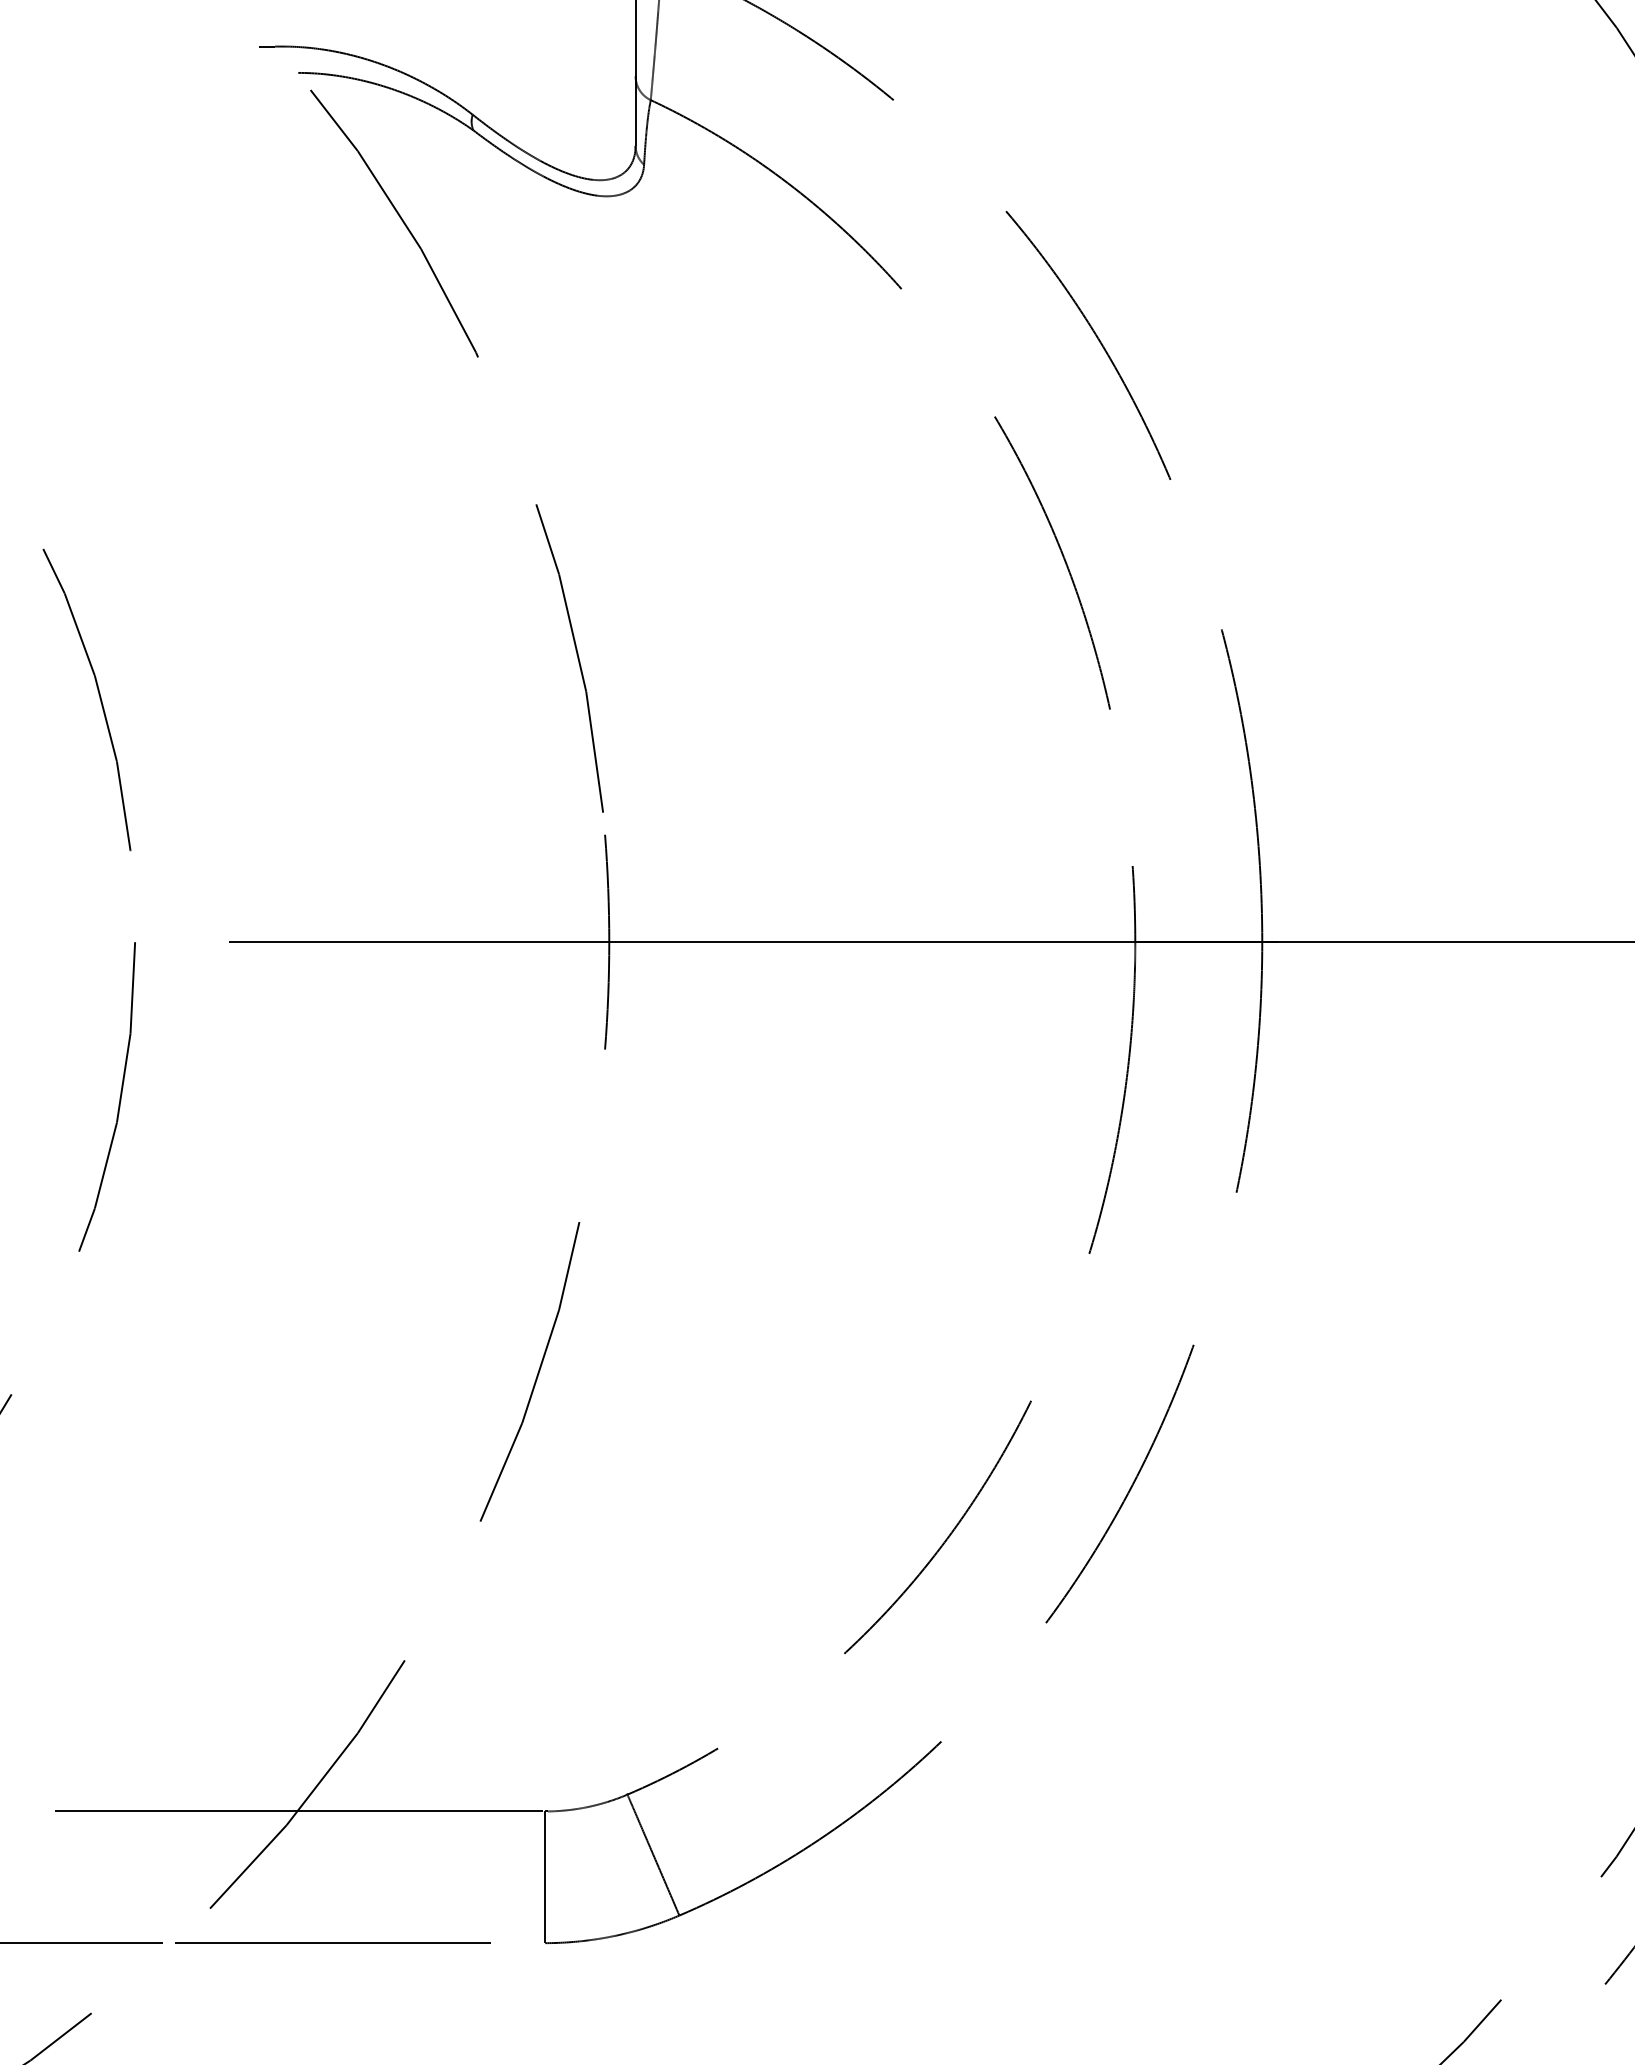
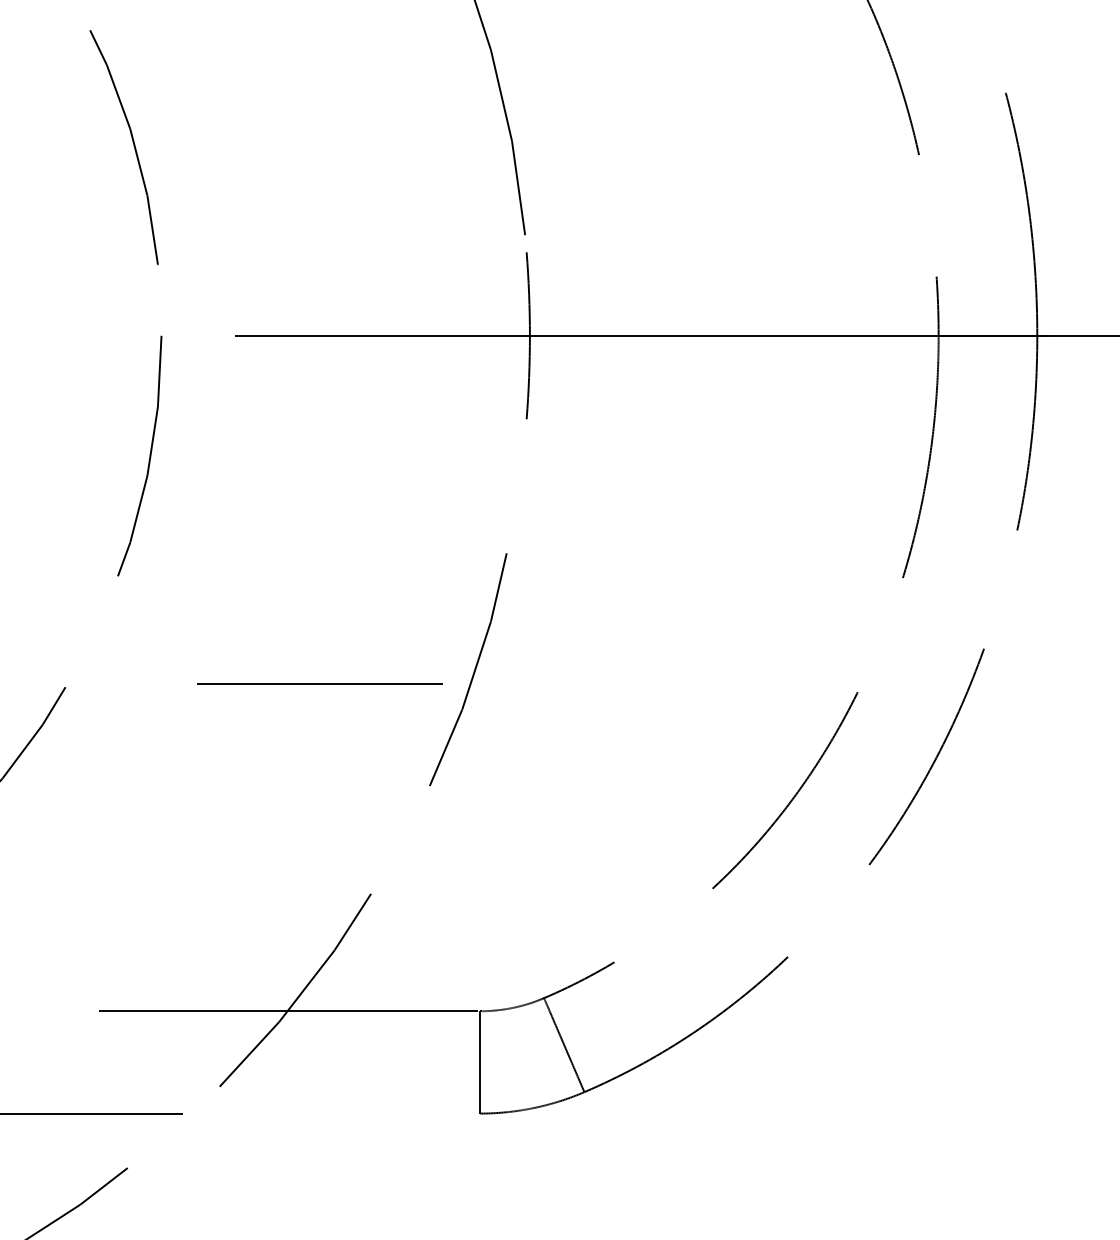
line: (332, 1942) -> (319, 683), moved

